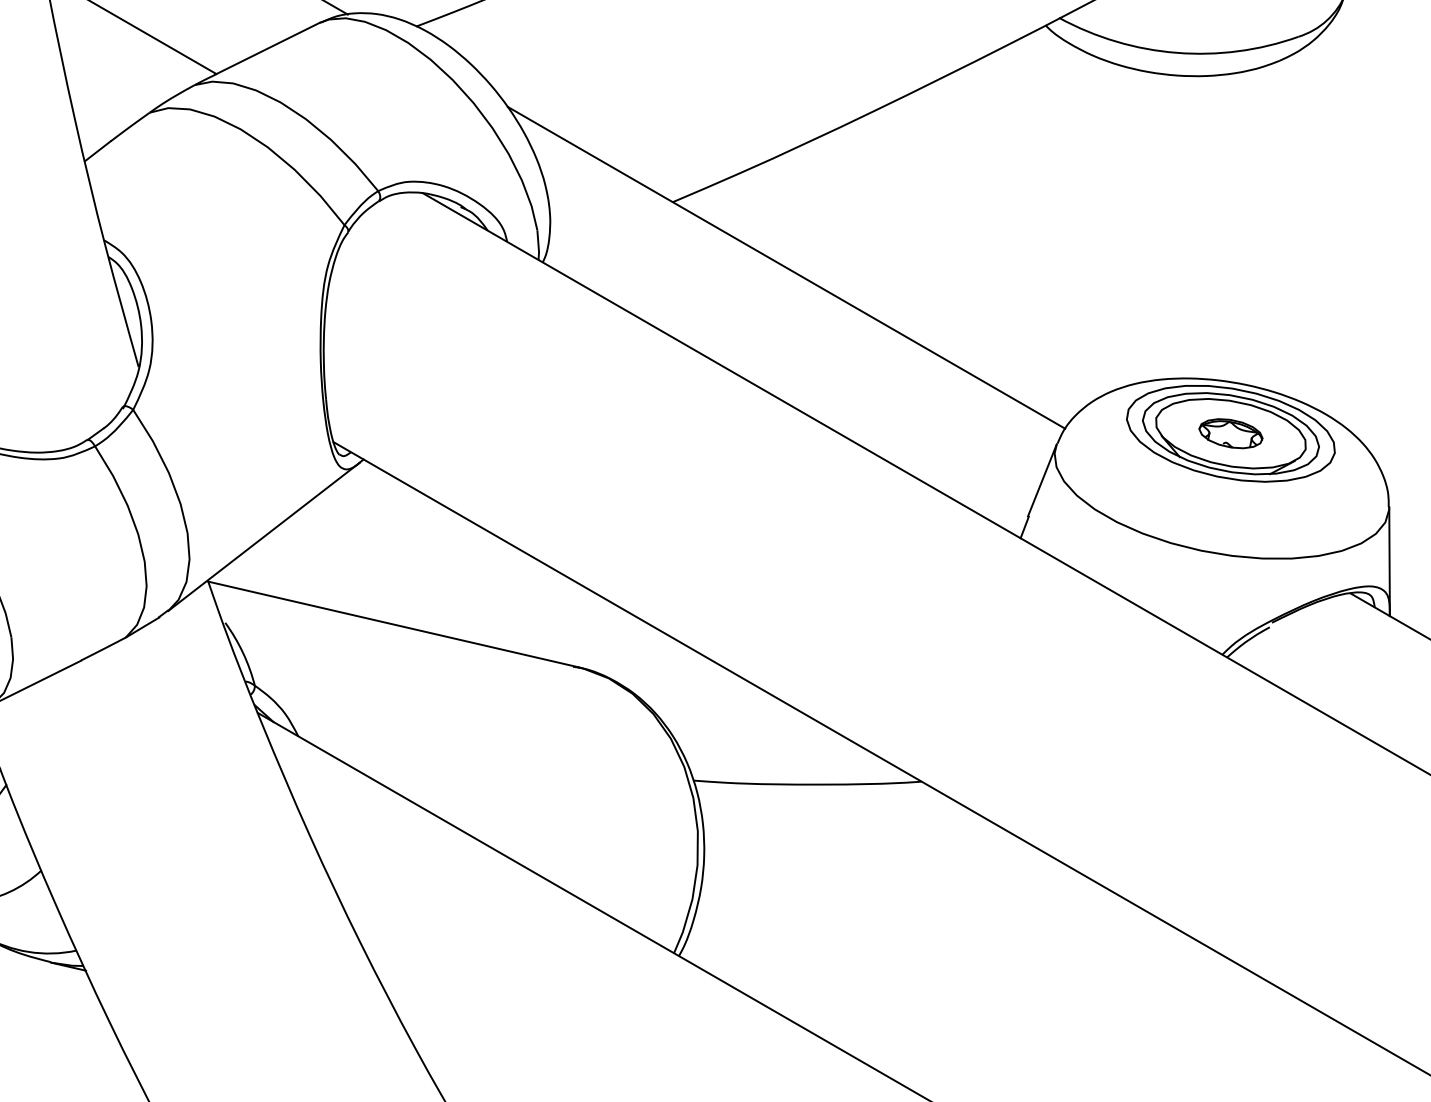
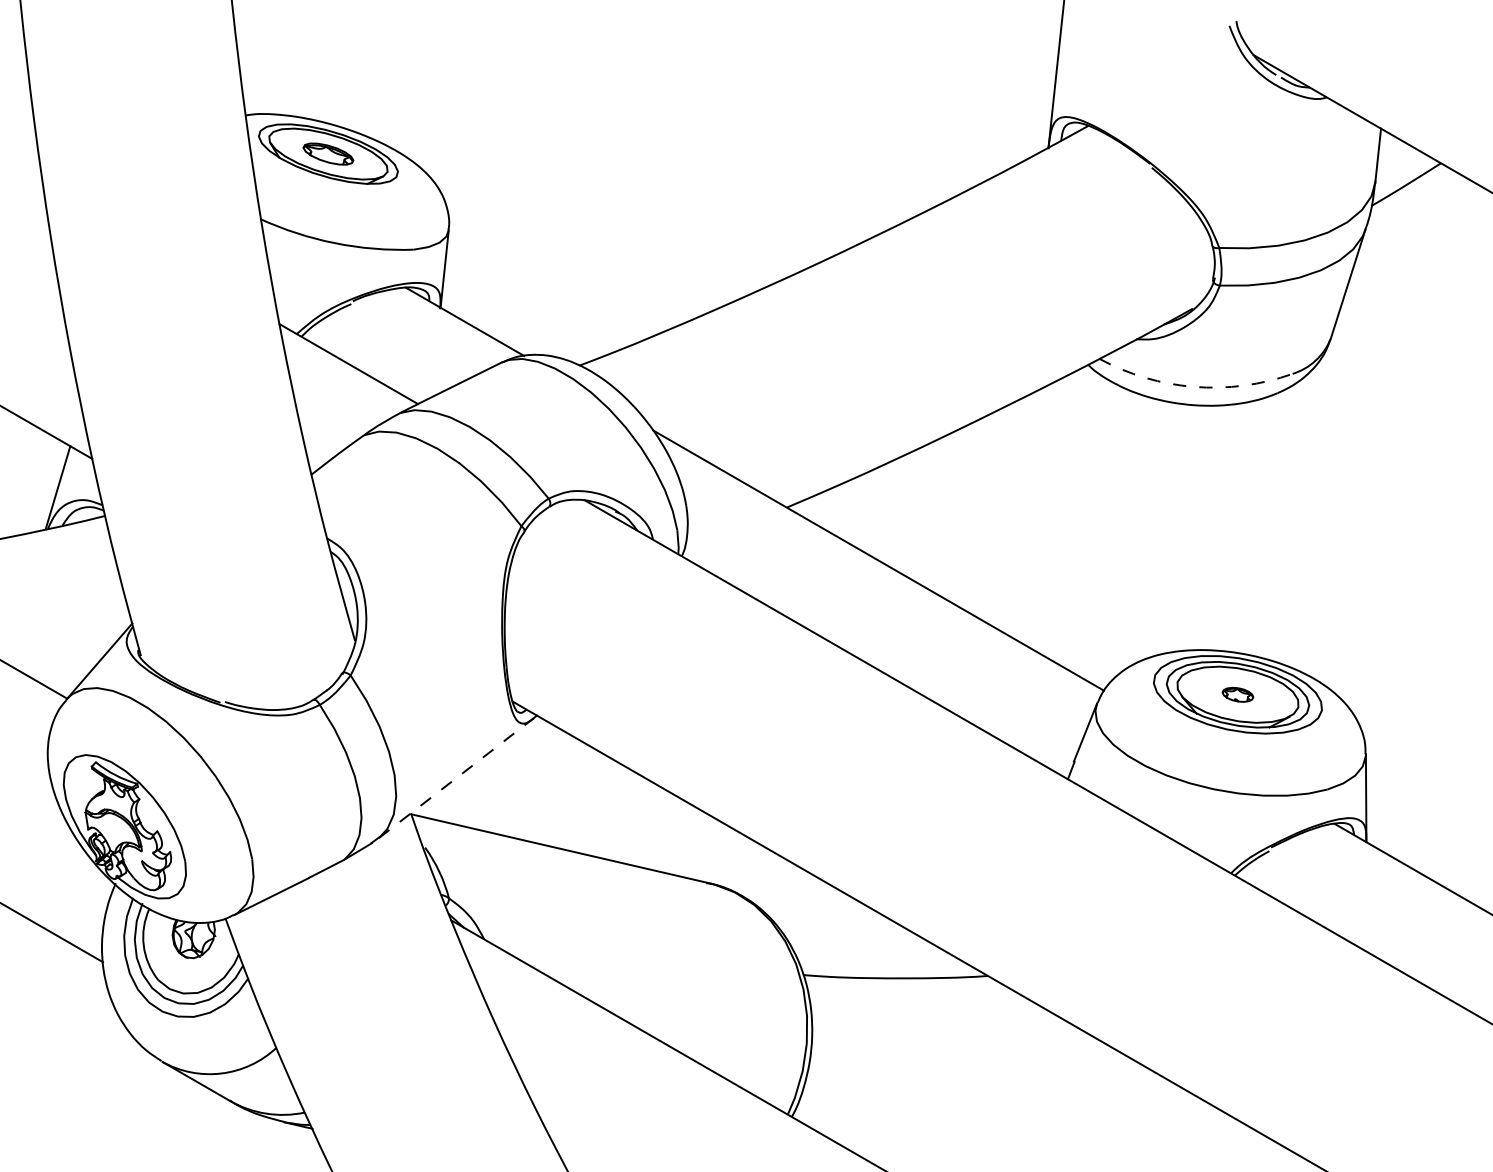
arc: (1177, 52) -> (1194, 386), solid -> dashed
part: (1230, 433) -> (1237, 694), size x0.6
line: (264, 537) -> (456, 778), solid -> dashed

